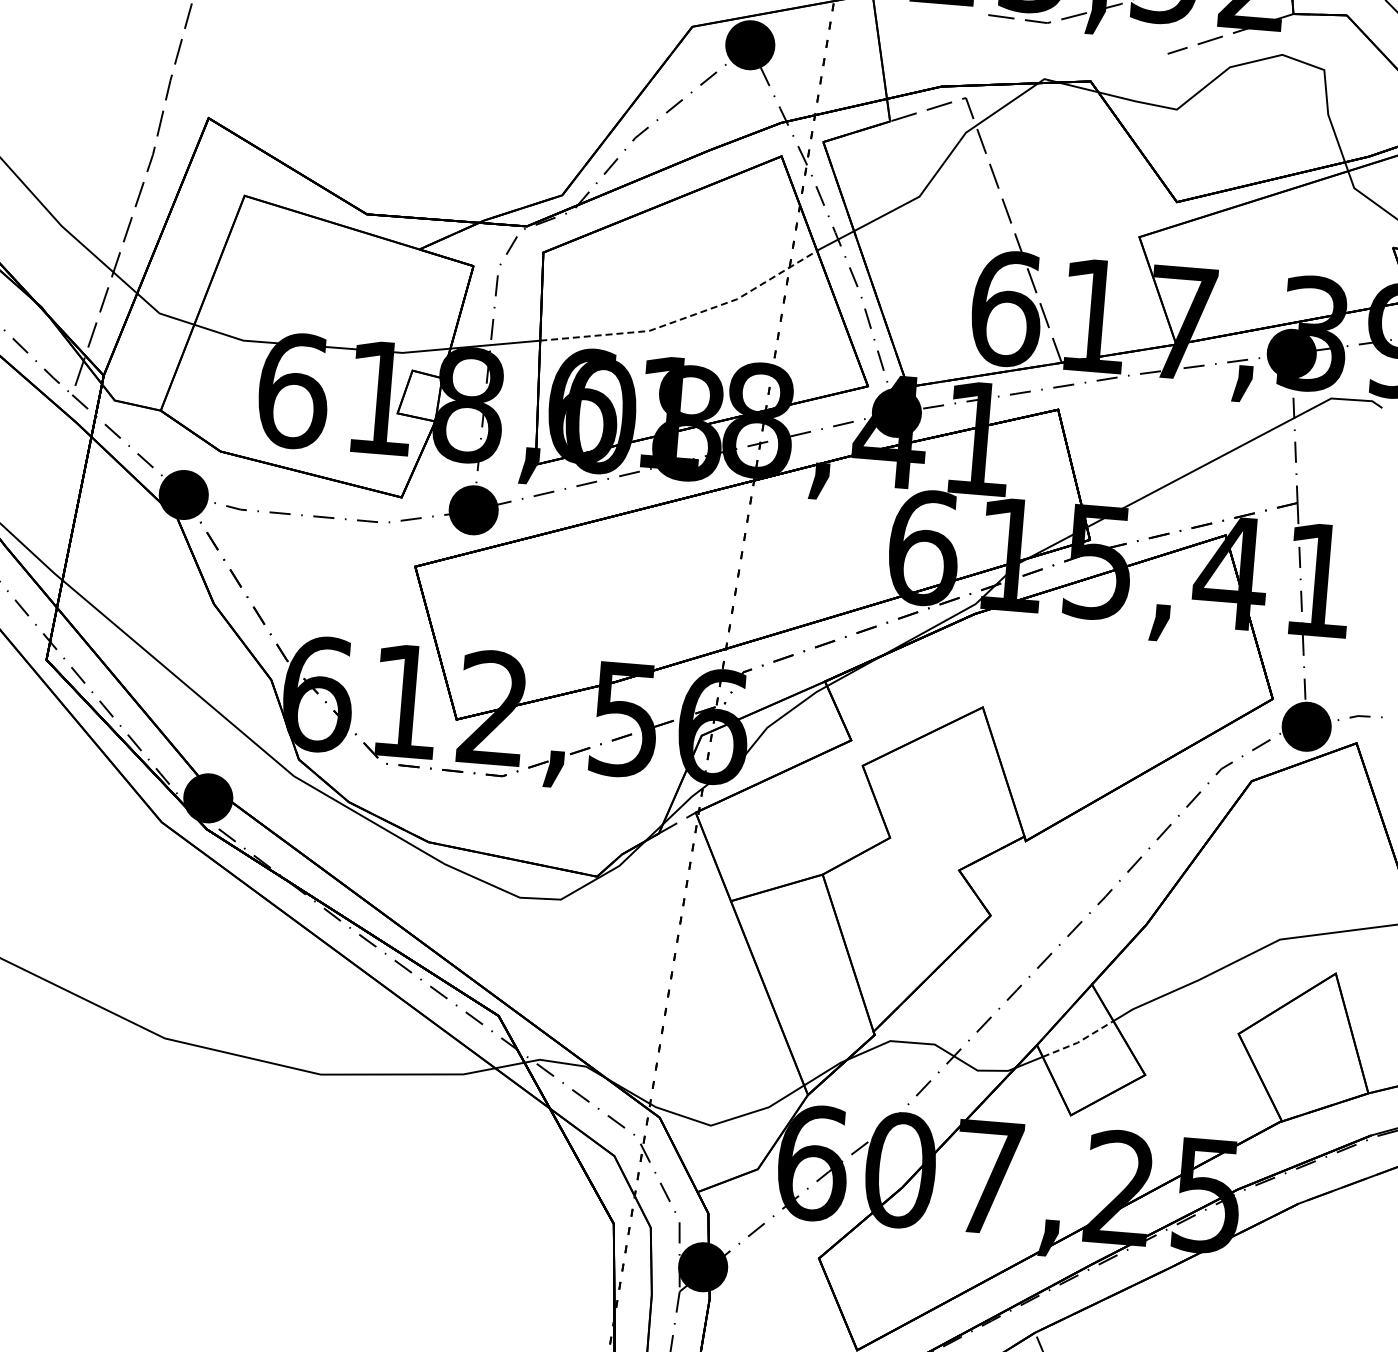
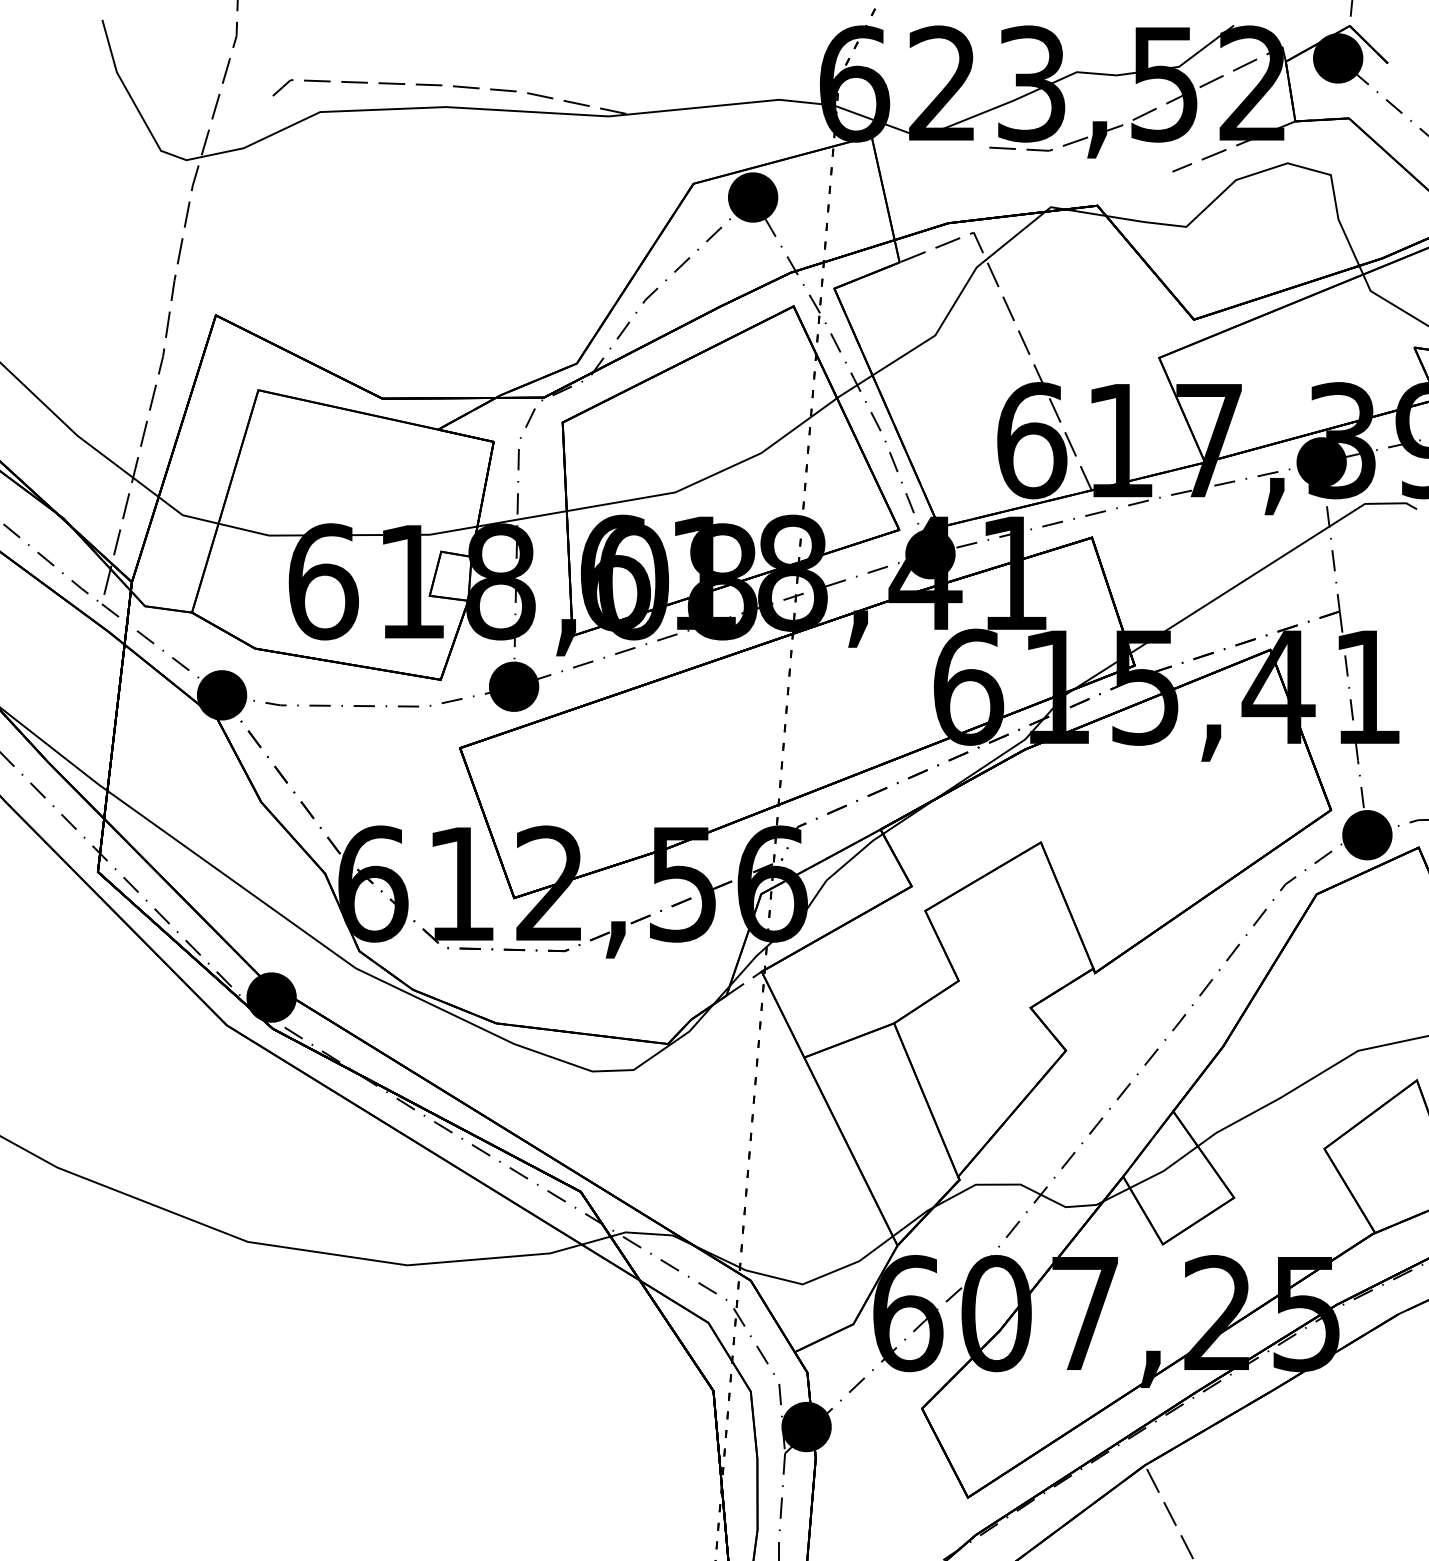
line: (685, 318) -> (710, 476), dashed -> solid
line: (1079, 1041) -> (1165, 1169), dashed -> solid

